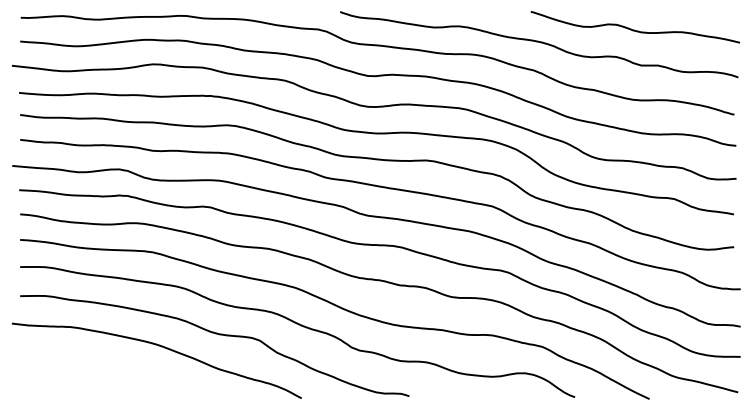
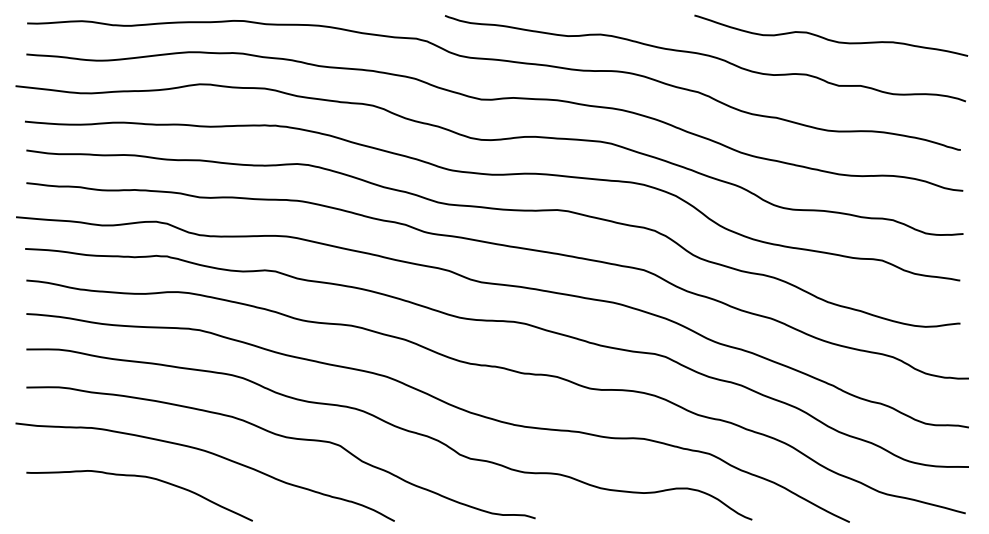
curve: (107, 364) -> (140, 477), added

